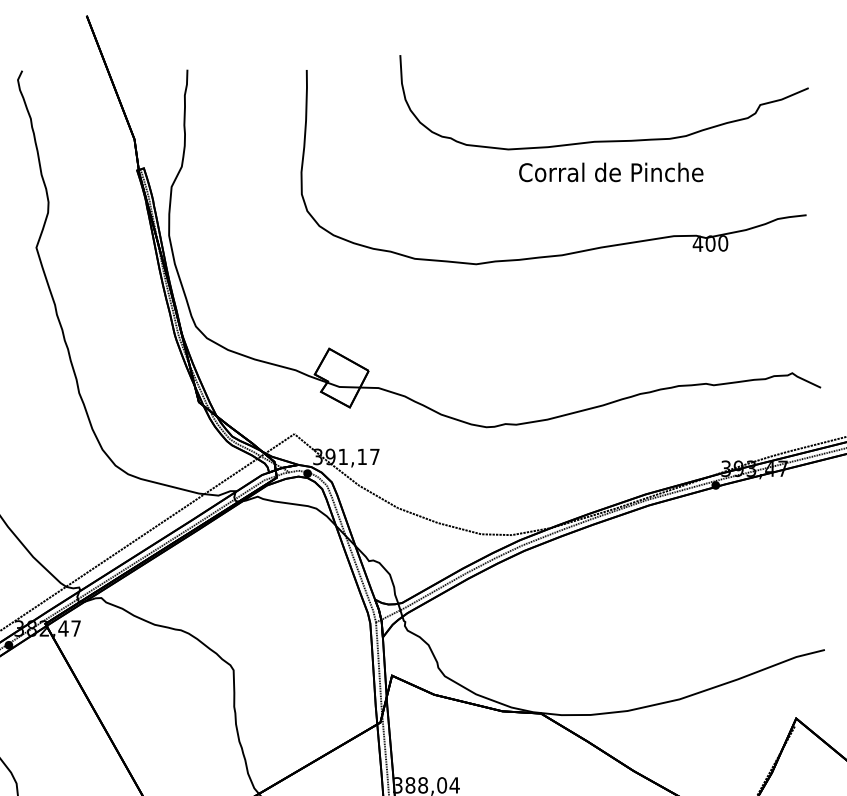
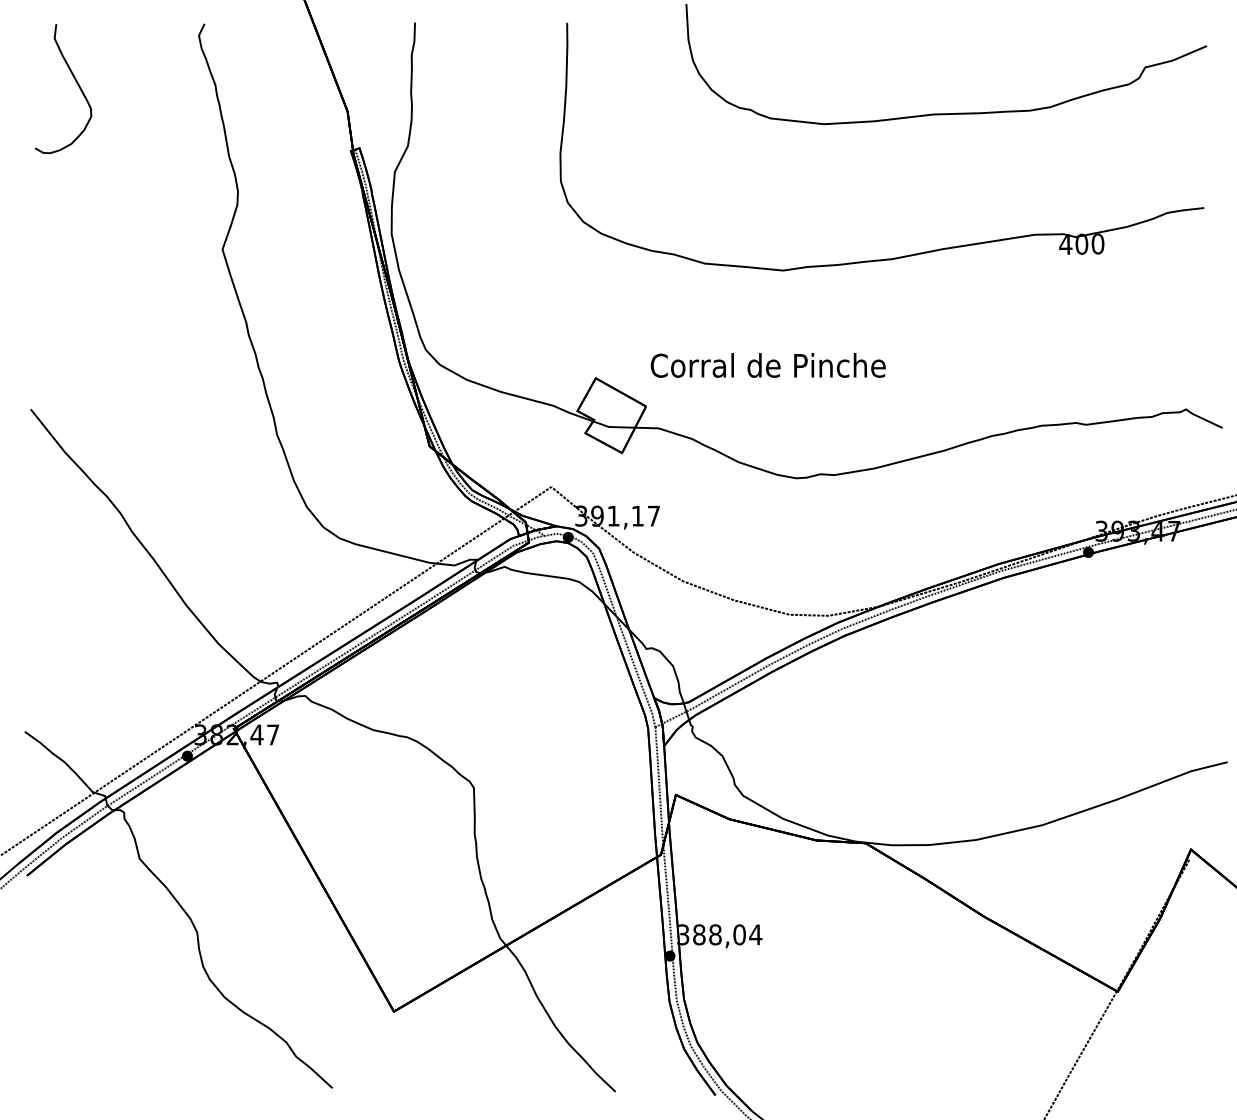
text: (610, 172) -> (767, 365), moved

